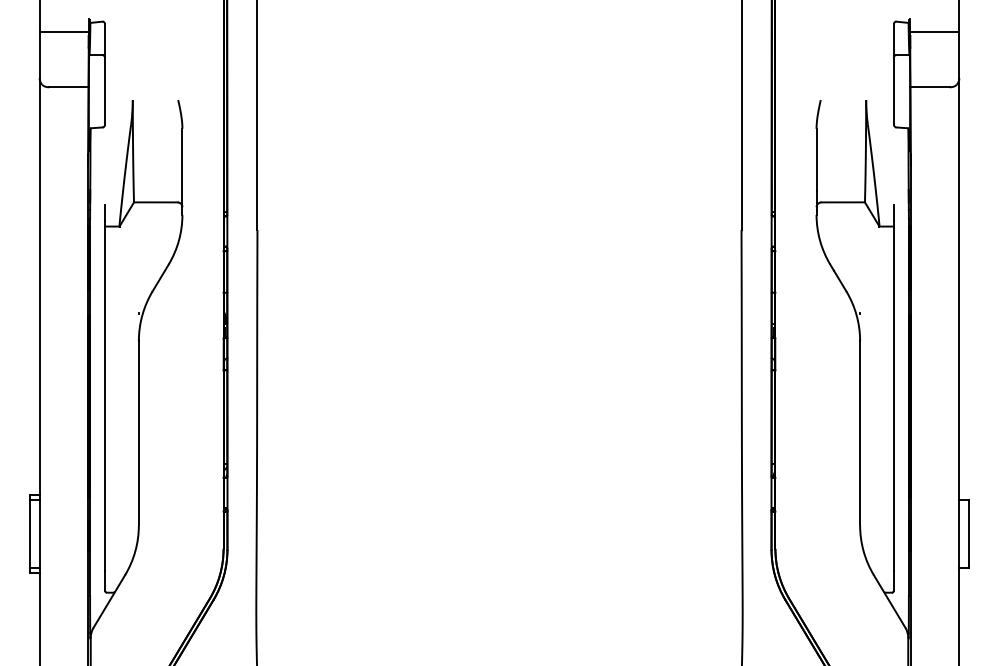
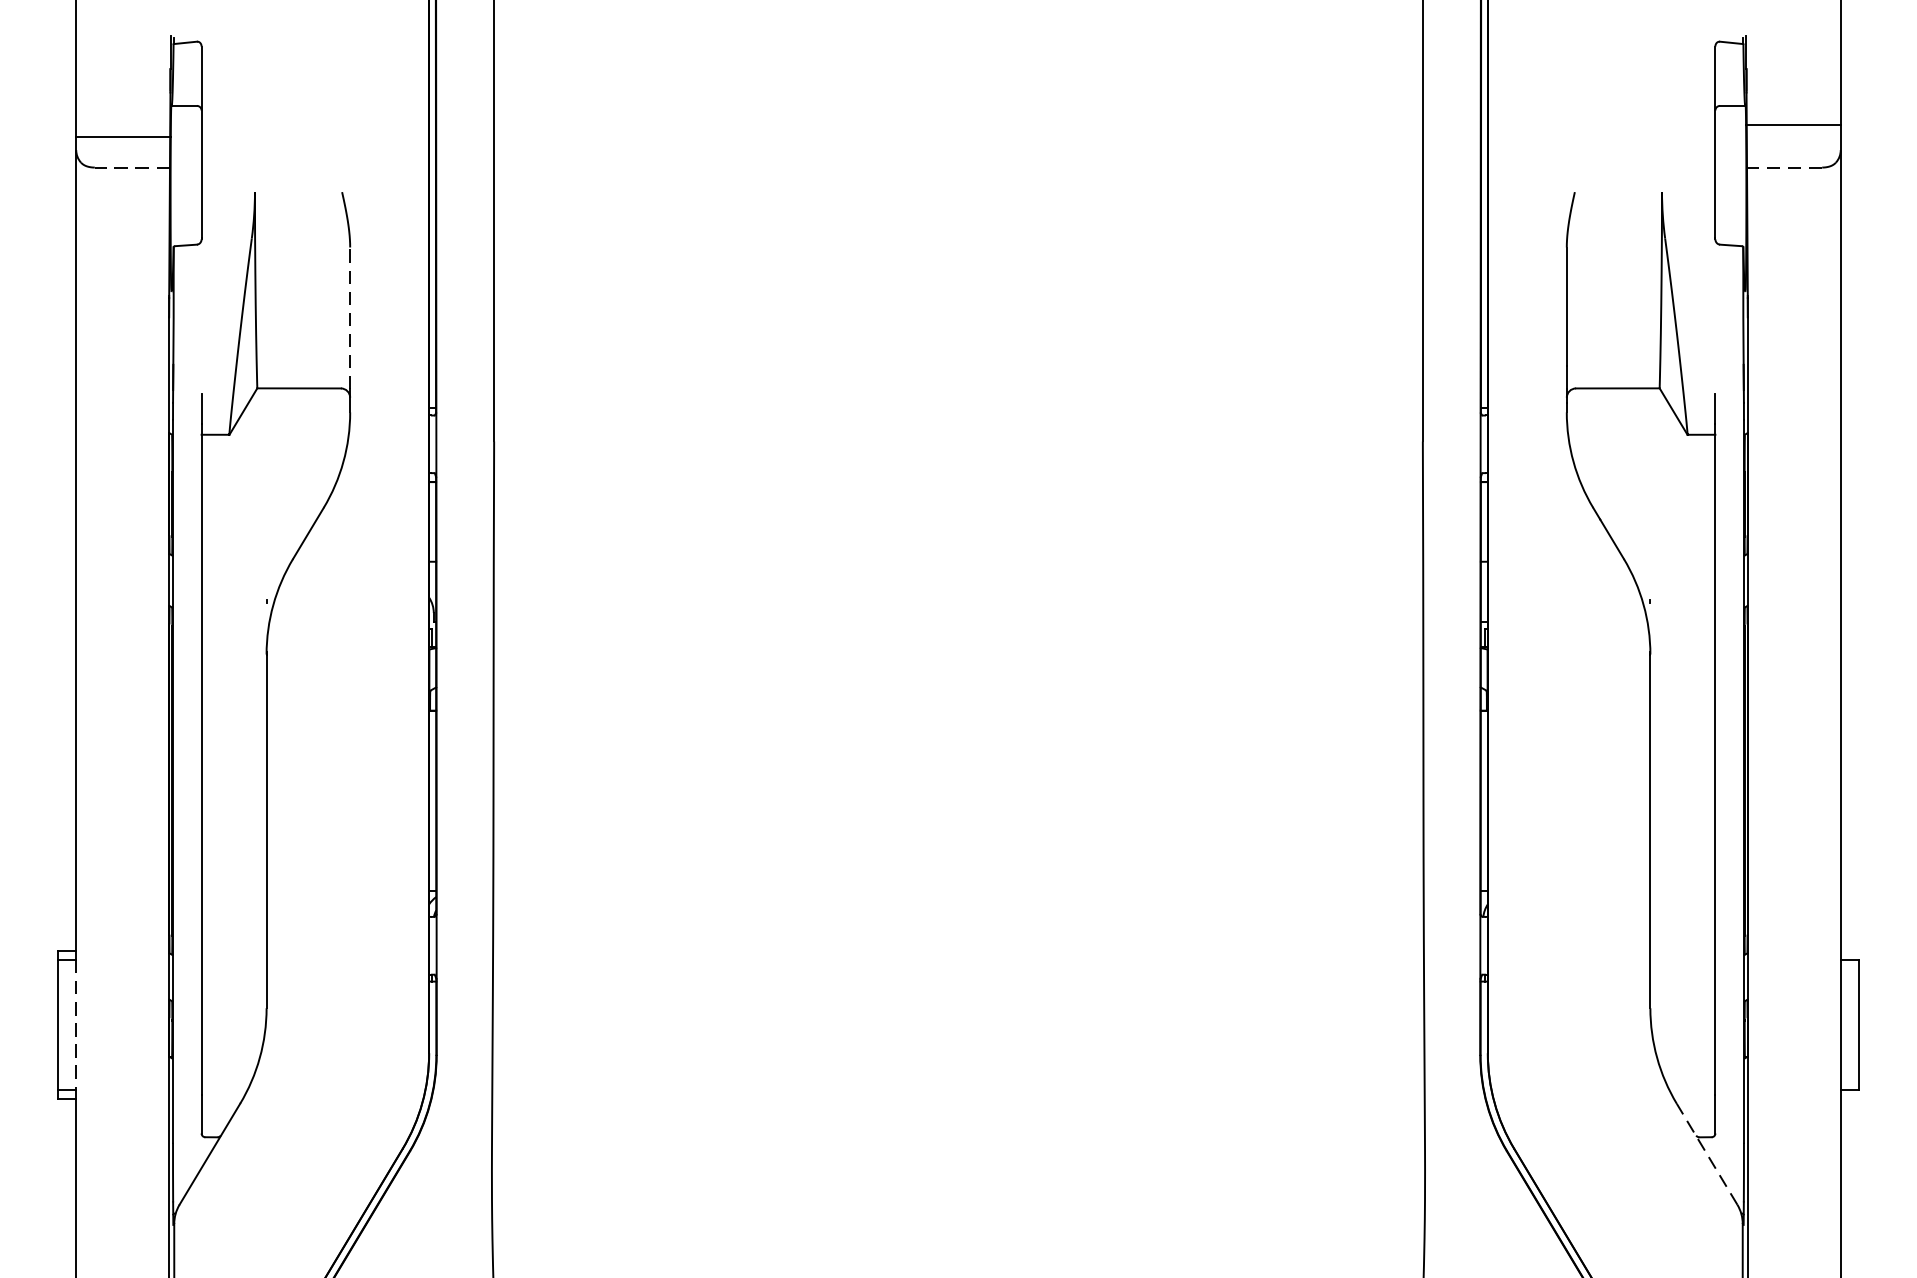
line: (63, 32) -> (121, 137), moved
line: (934, 32) -> (1793, 125), moved
line: (68, 87) -> (131, 167), solid -> dashed
line: (930, 87) -> (1785, 167), solid -> dashed
line: (182, 165) -> (350, 317), solid -> dashed
line: (39, 535) -> (75, 1027), solid -> dashed
line: (889, 601) -> (1706, 1154), solid -> dashed

